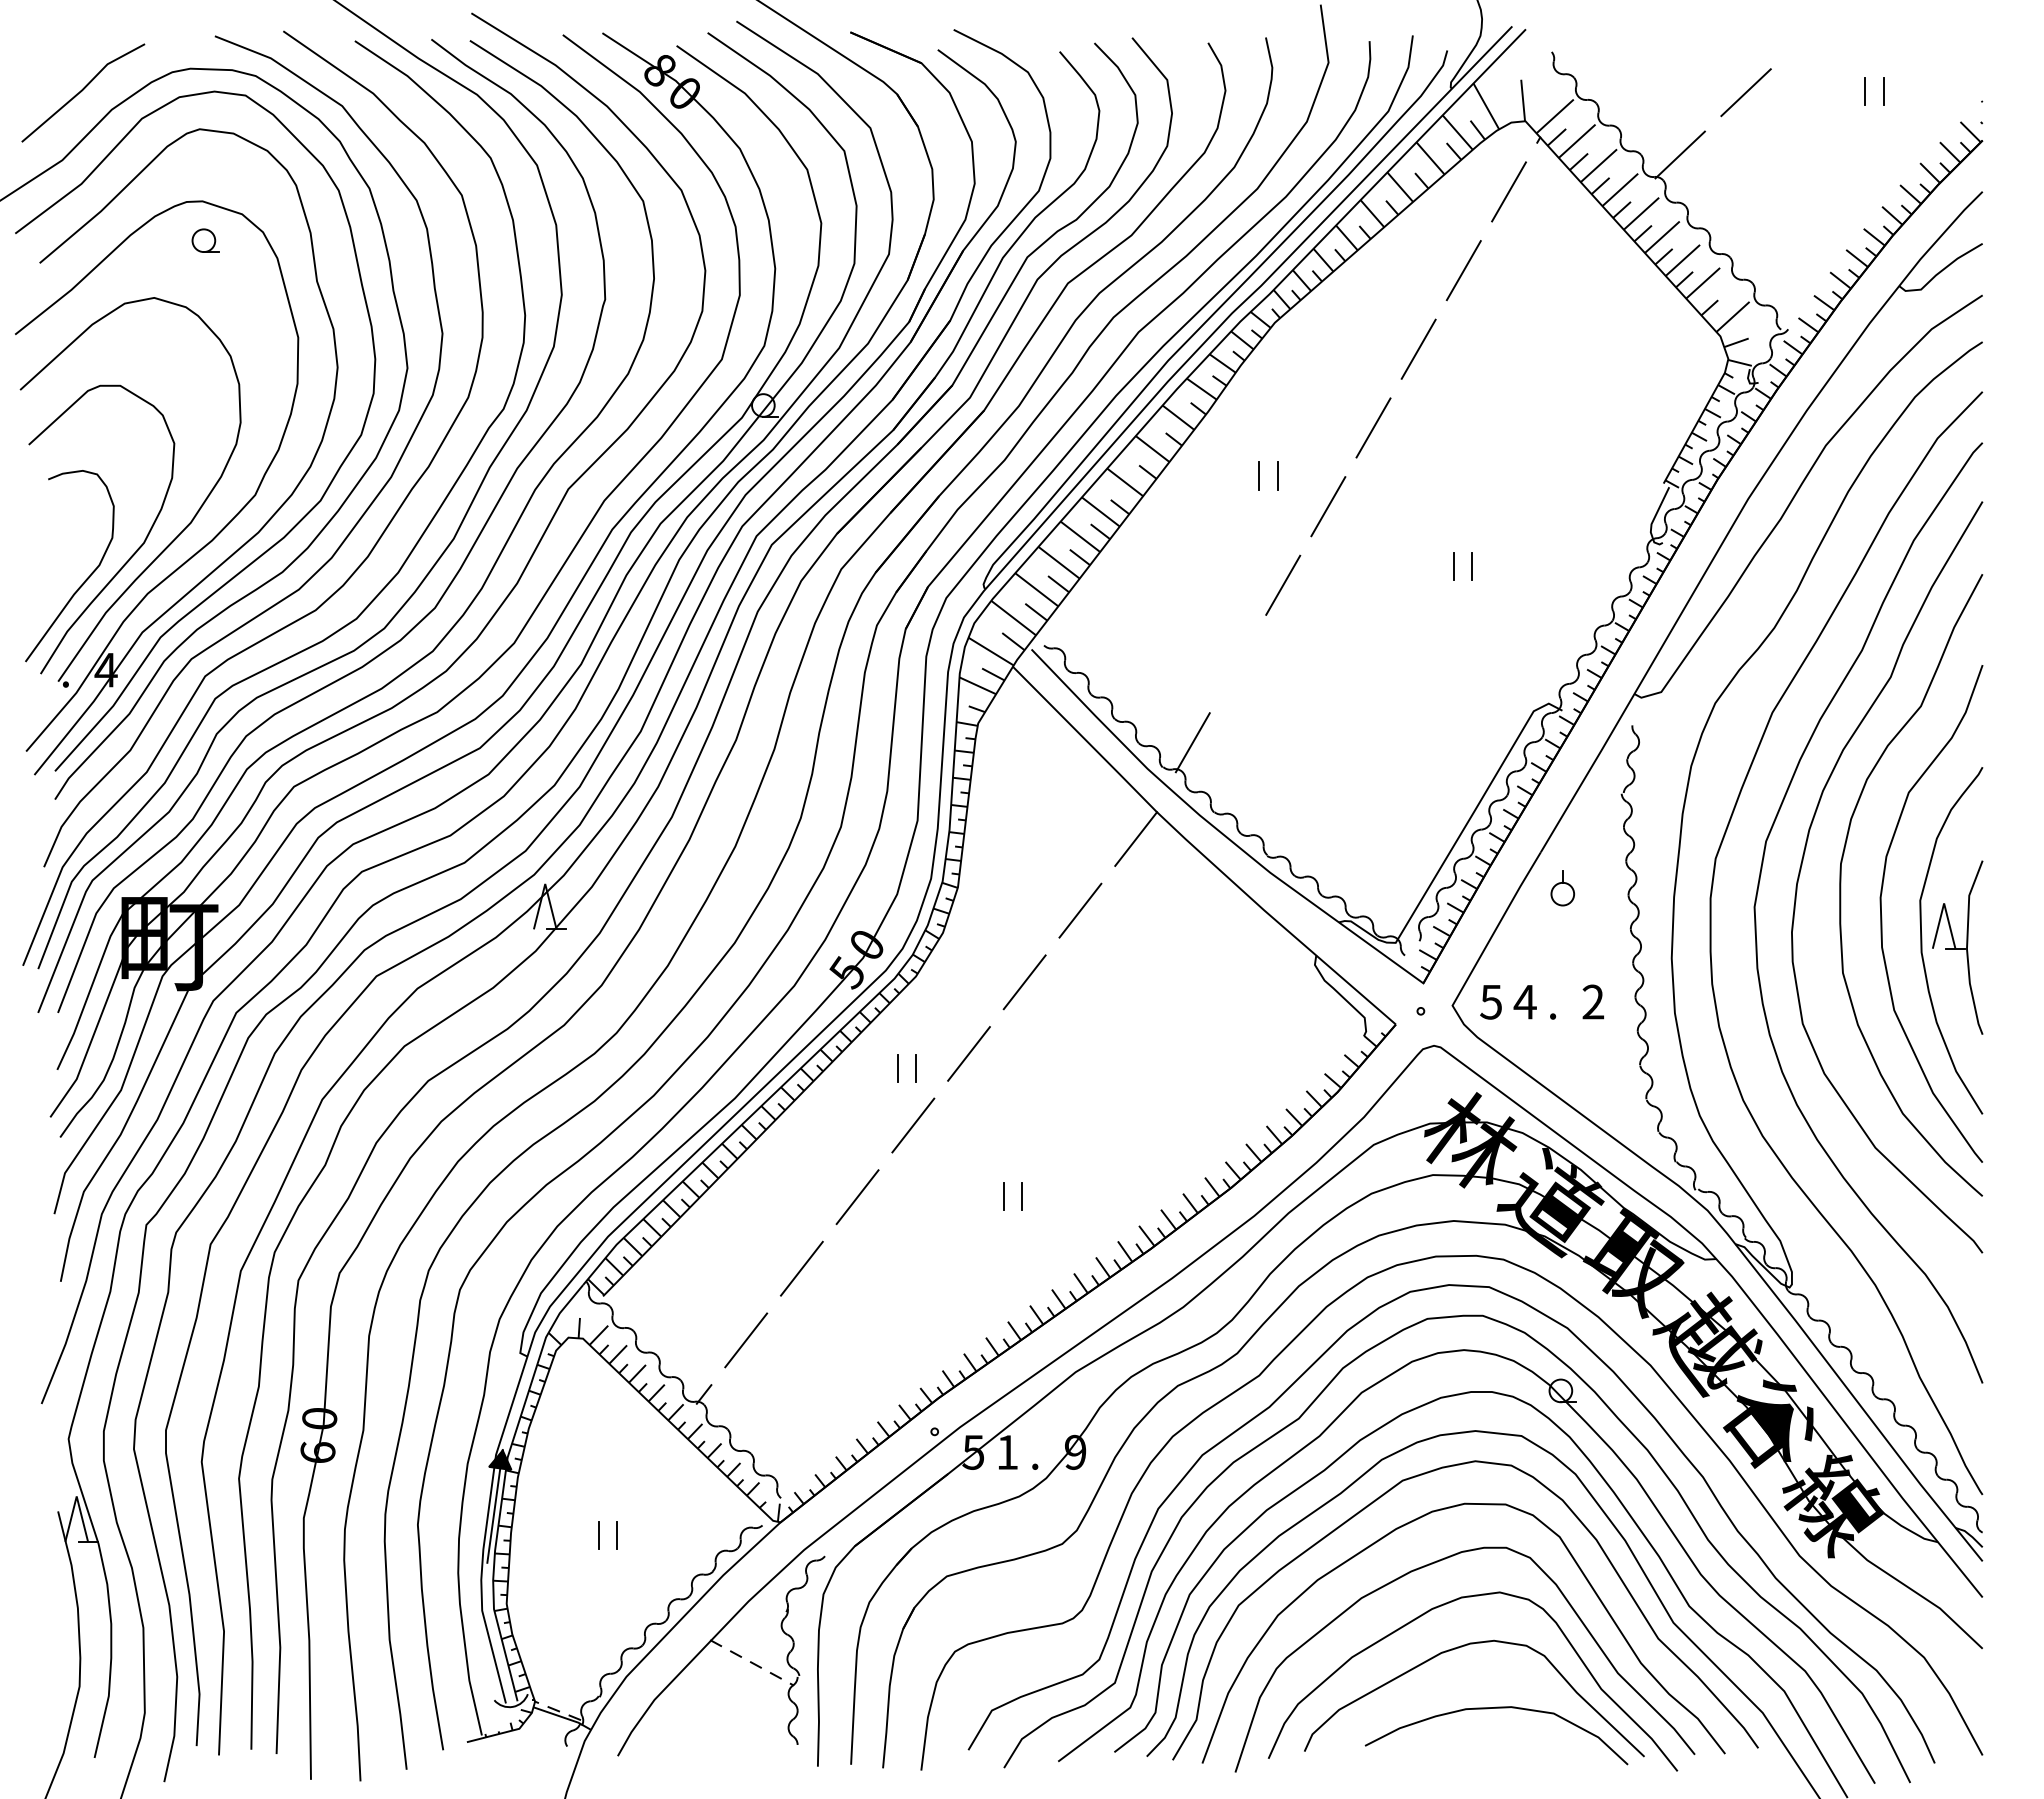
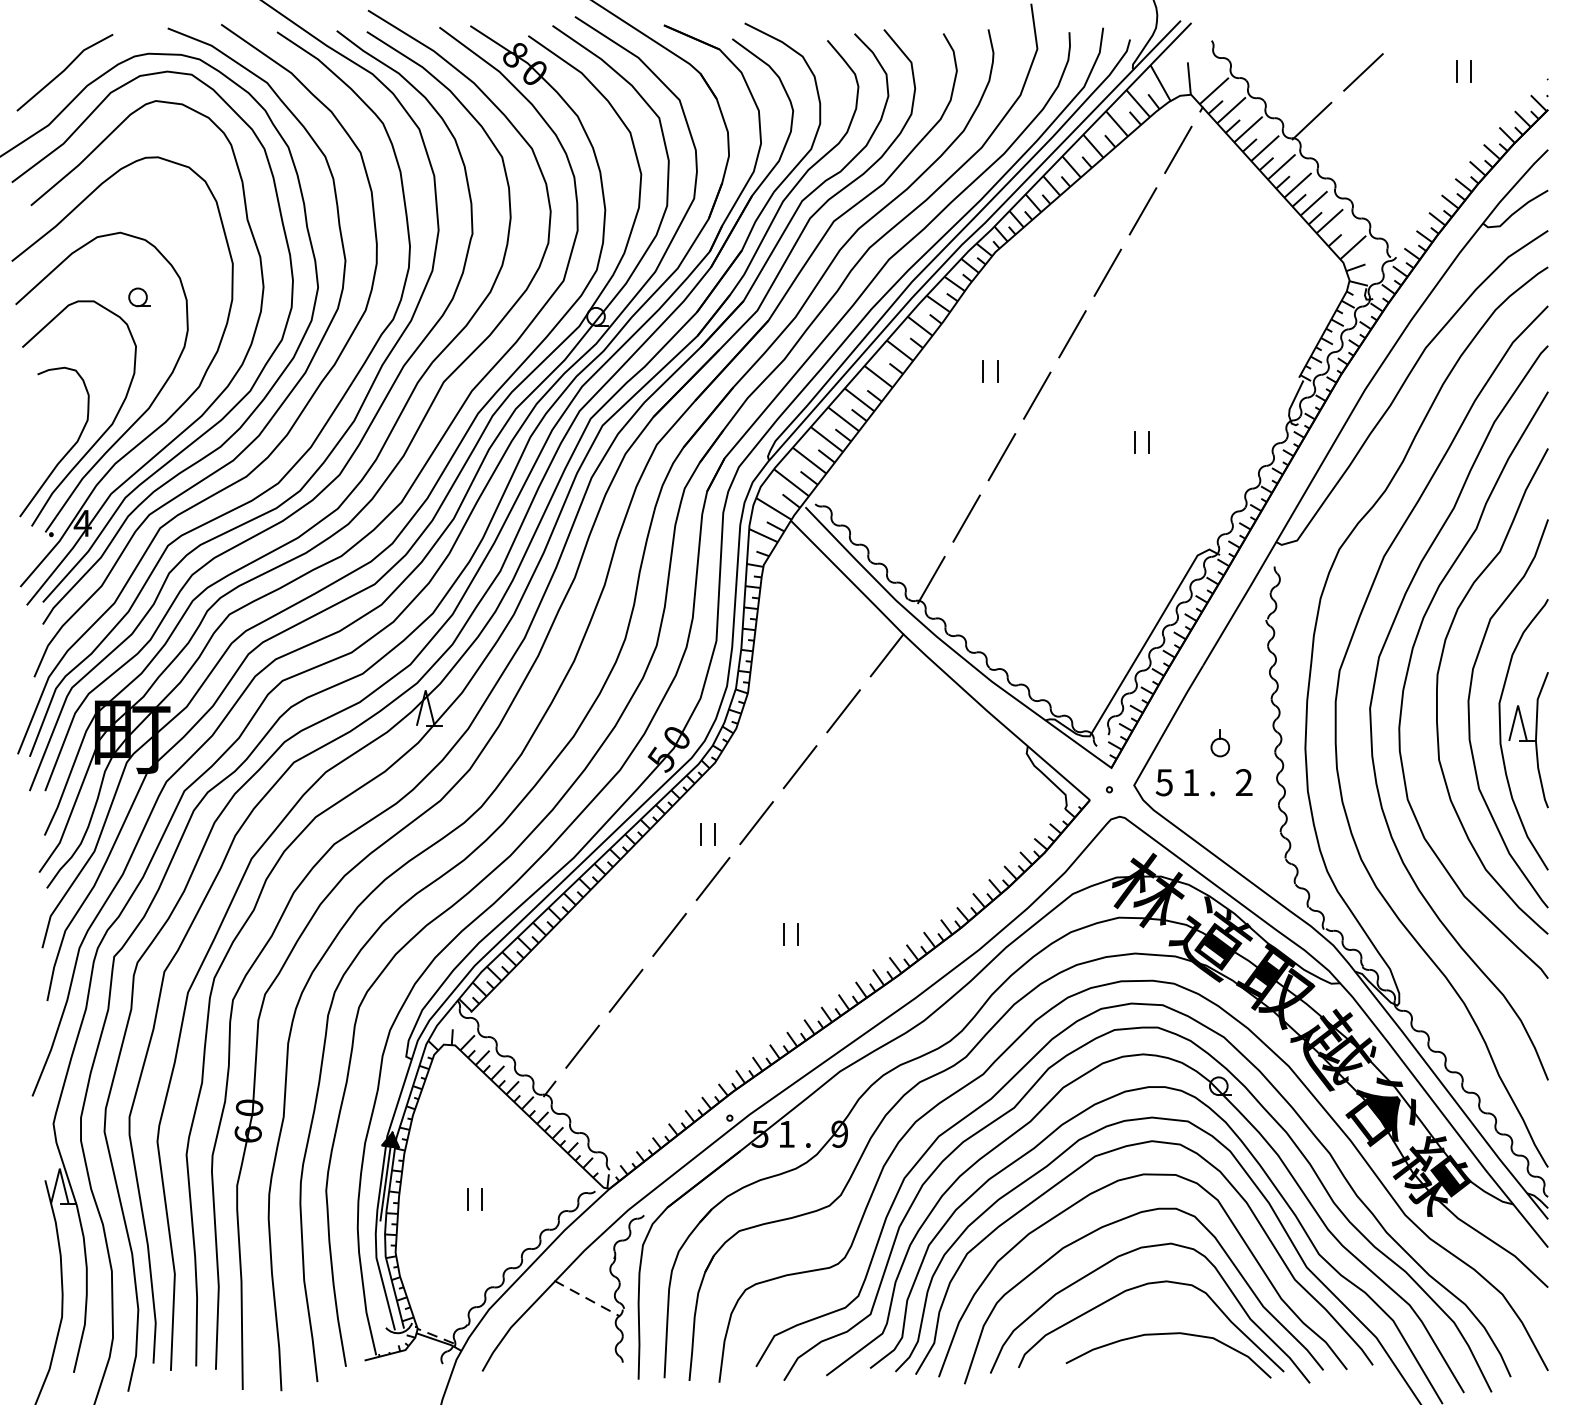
part: (205, 240) -> (139, 297), moved
line: (1237, 663) -> (966, 518), added
part: (1562, 888) -> (1220, 743), moved
text: (1524, 1002) -> (1190, 782), 4 -> 1

